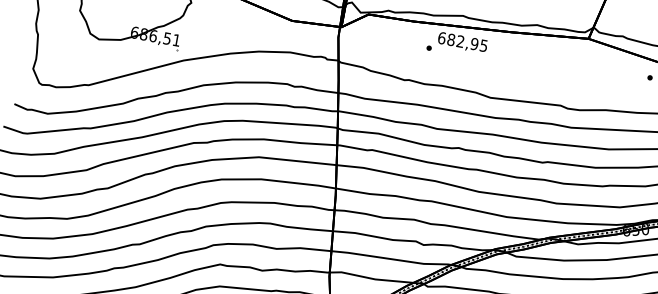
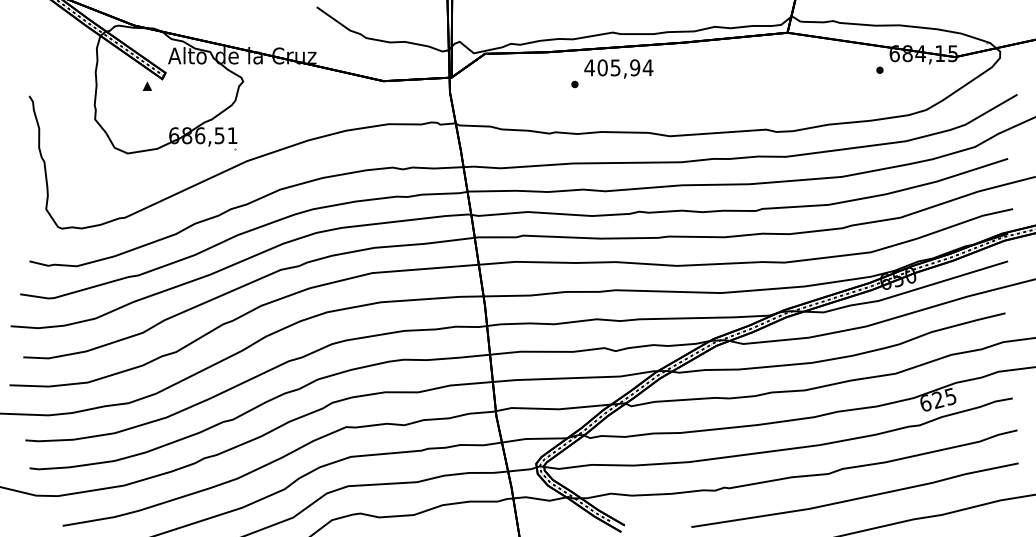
text: (462, 41) -> (618, 67), 682,95 -> 405,94

